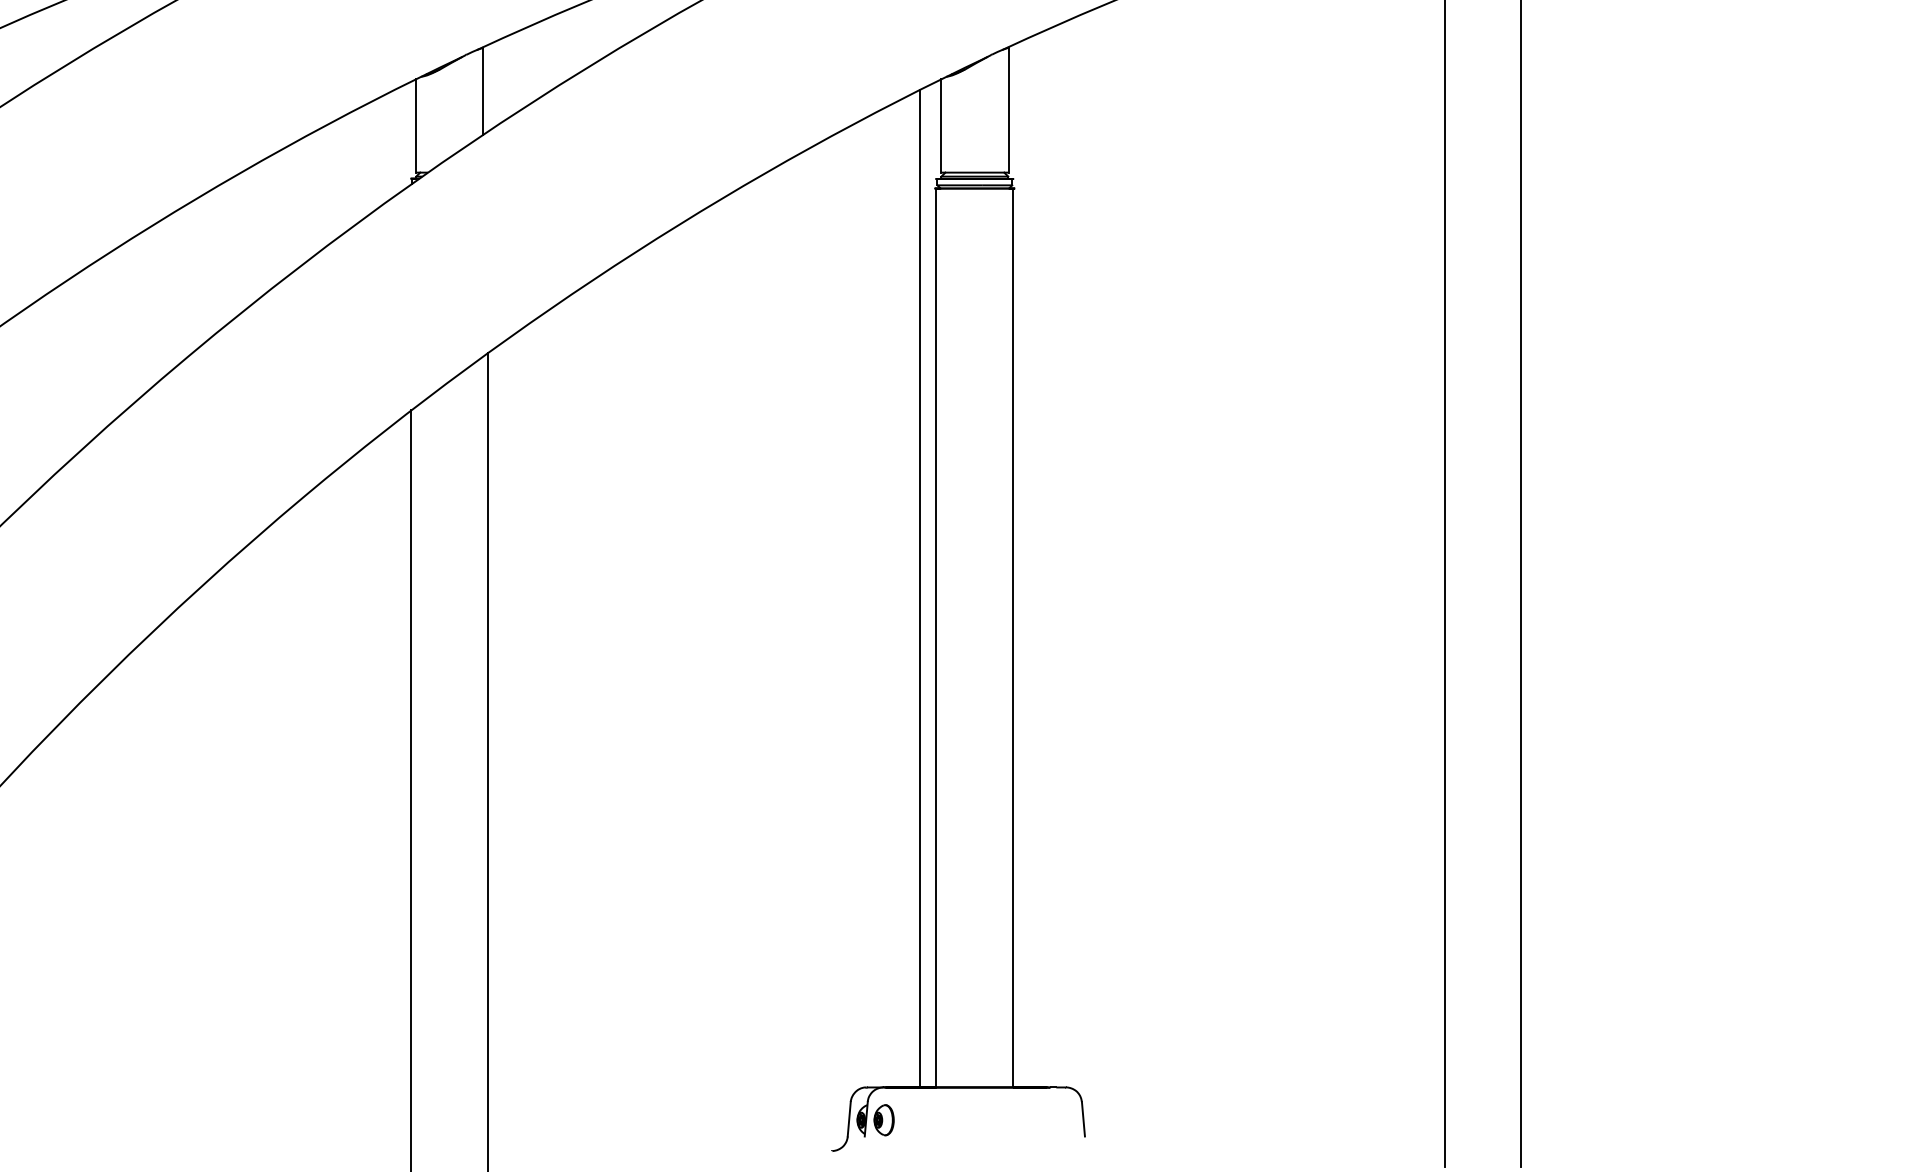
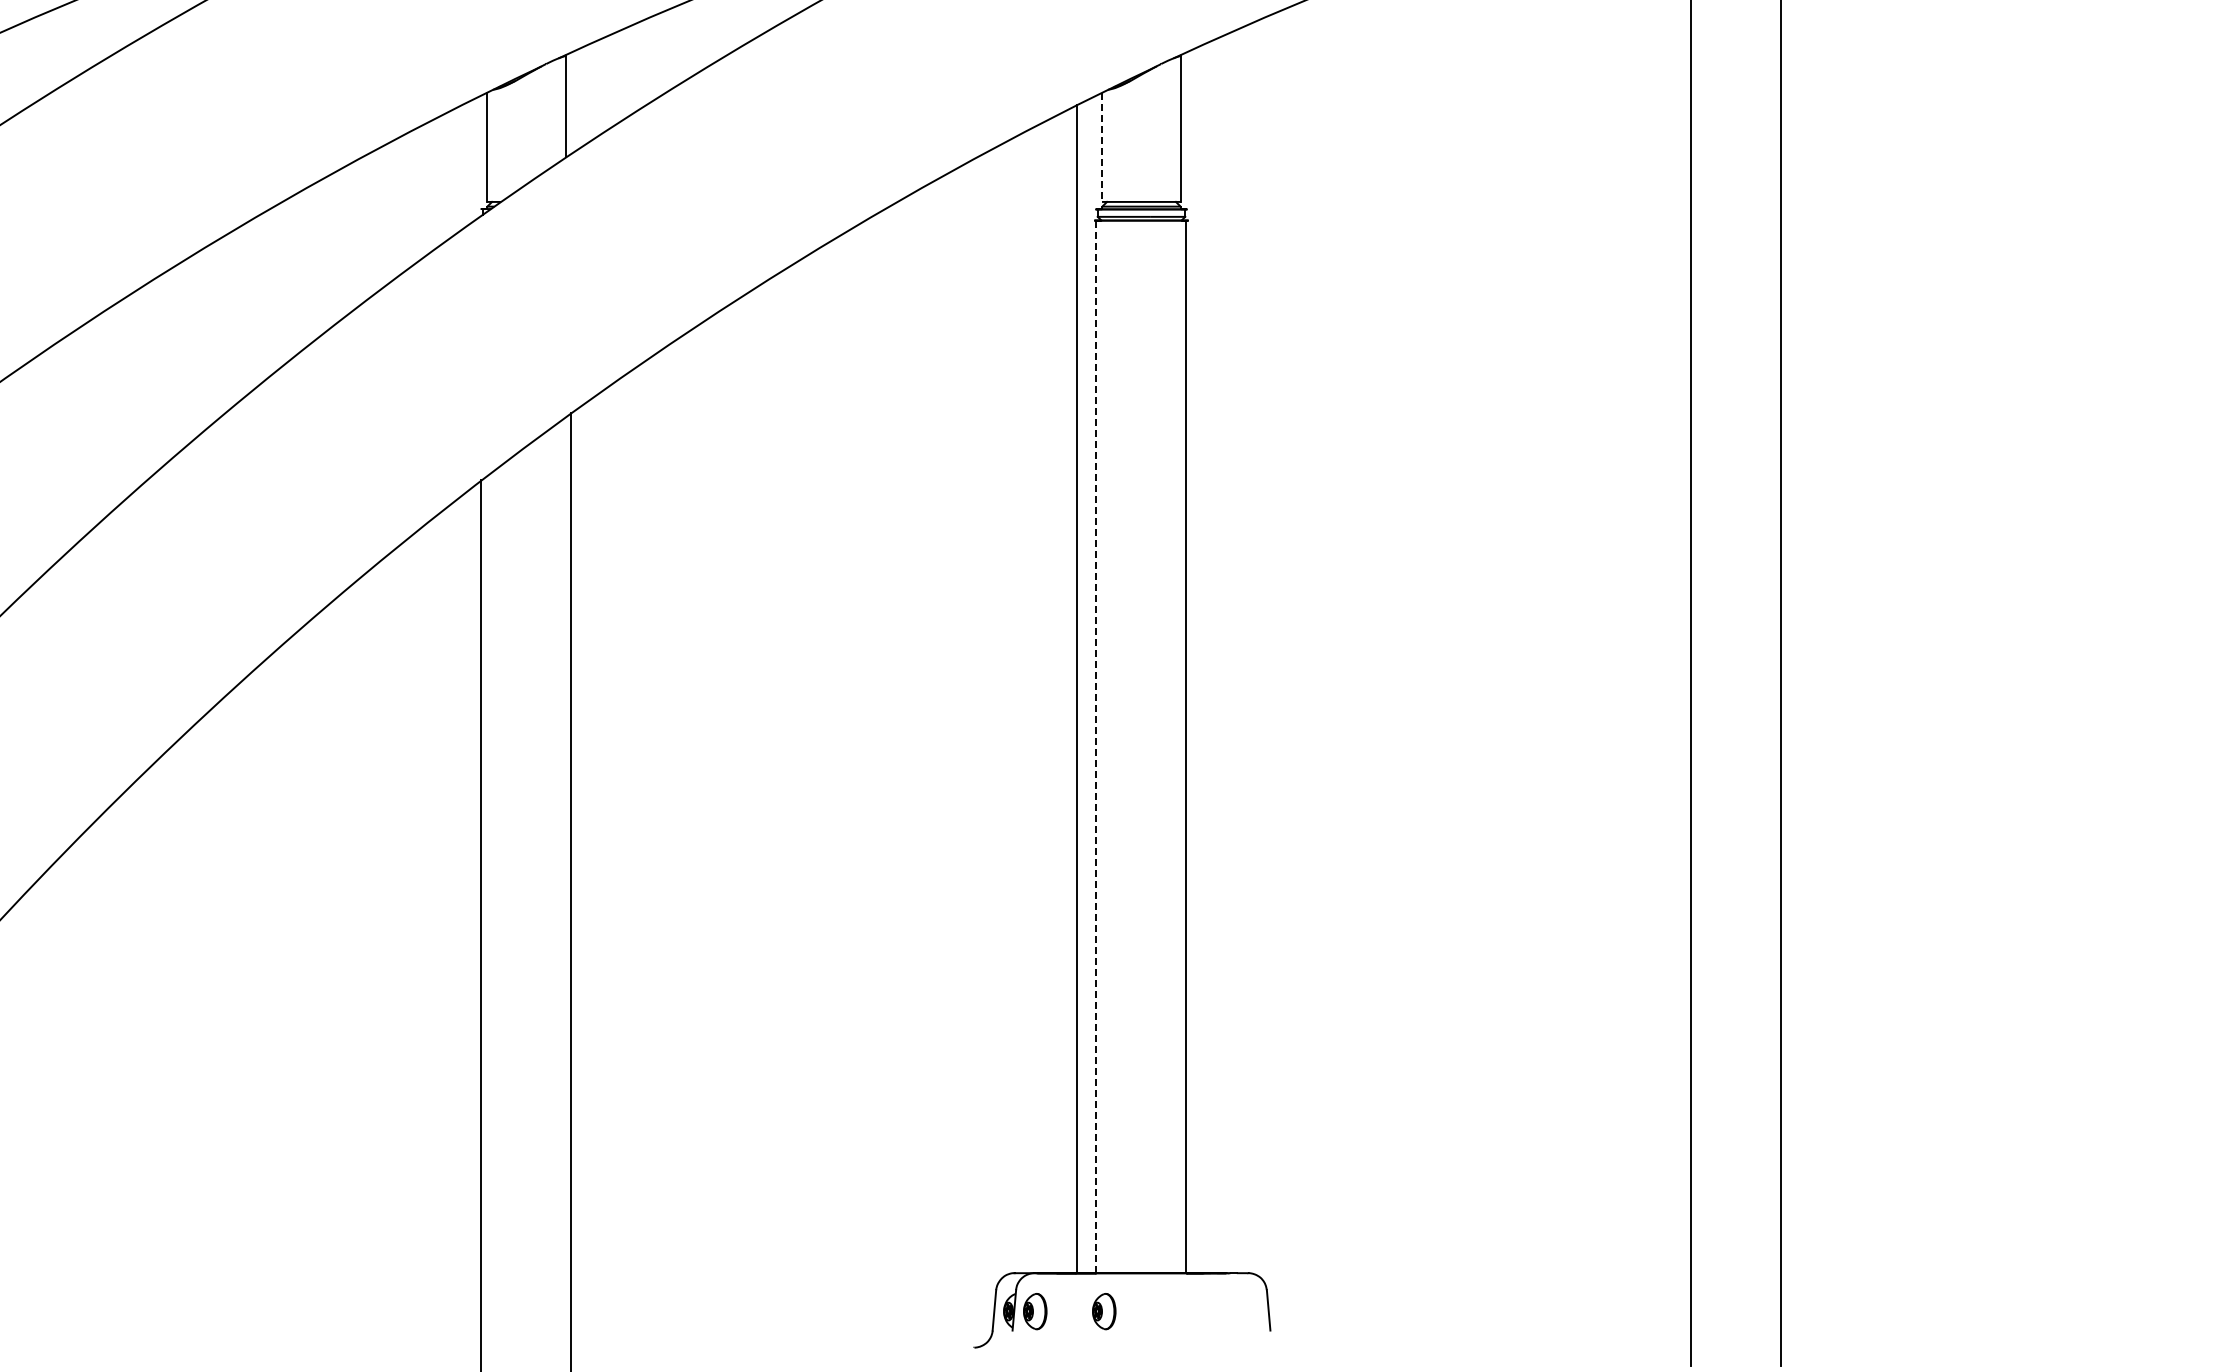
line: (941, 126) -> (1102, 147), solid -> dashed
line: (936, 637) -> (1096, 746), solid -> dashed
part: (943, 1120) -> (1104, 1311), added

